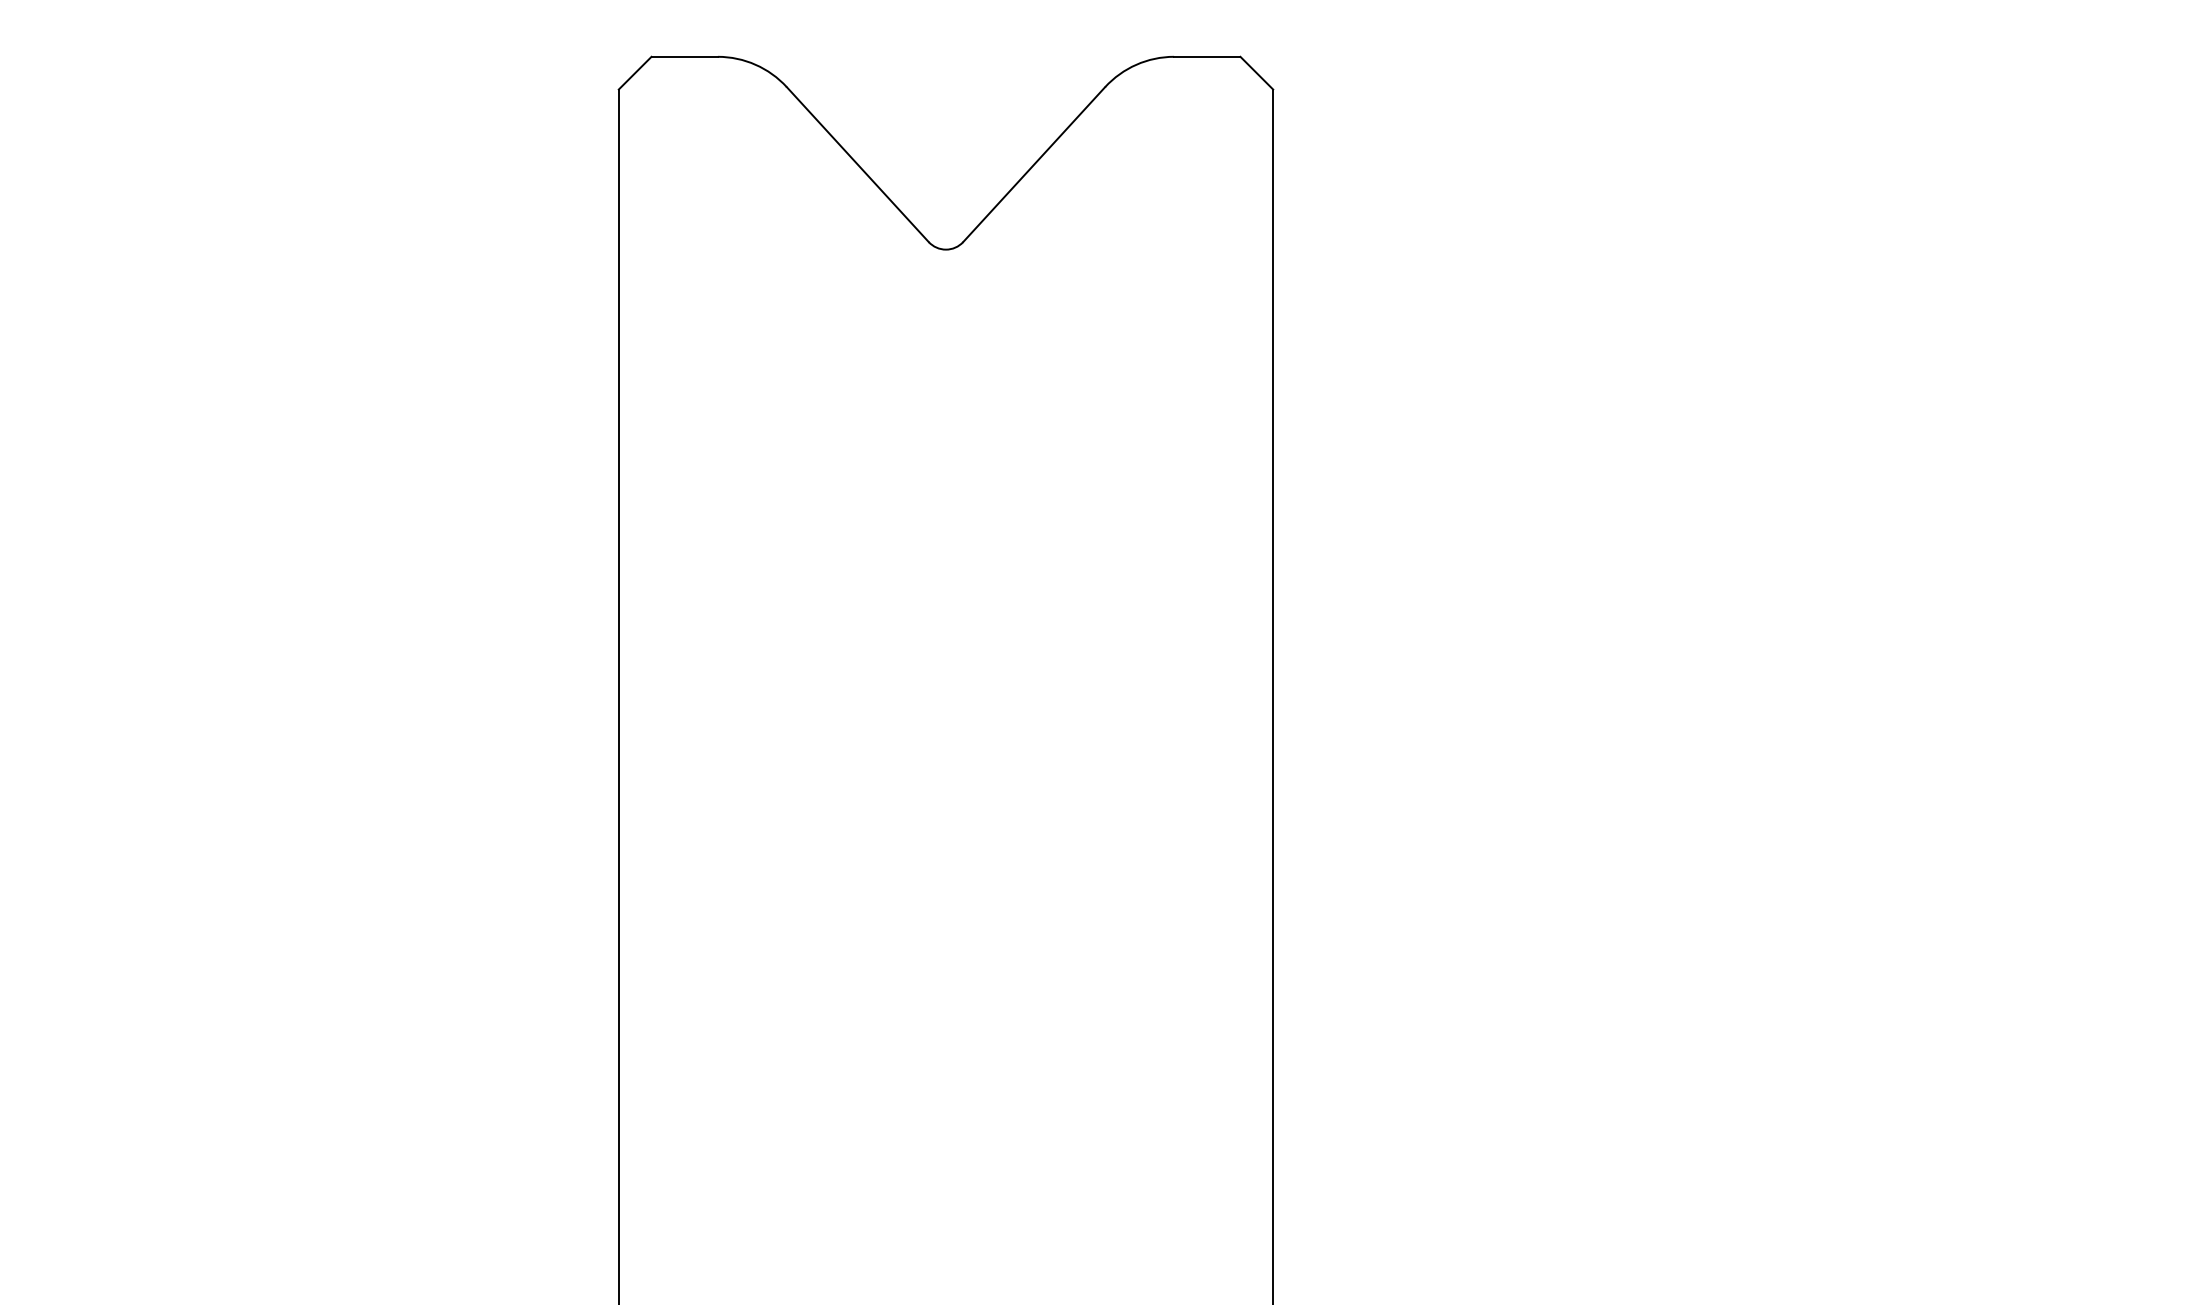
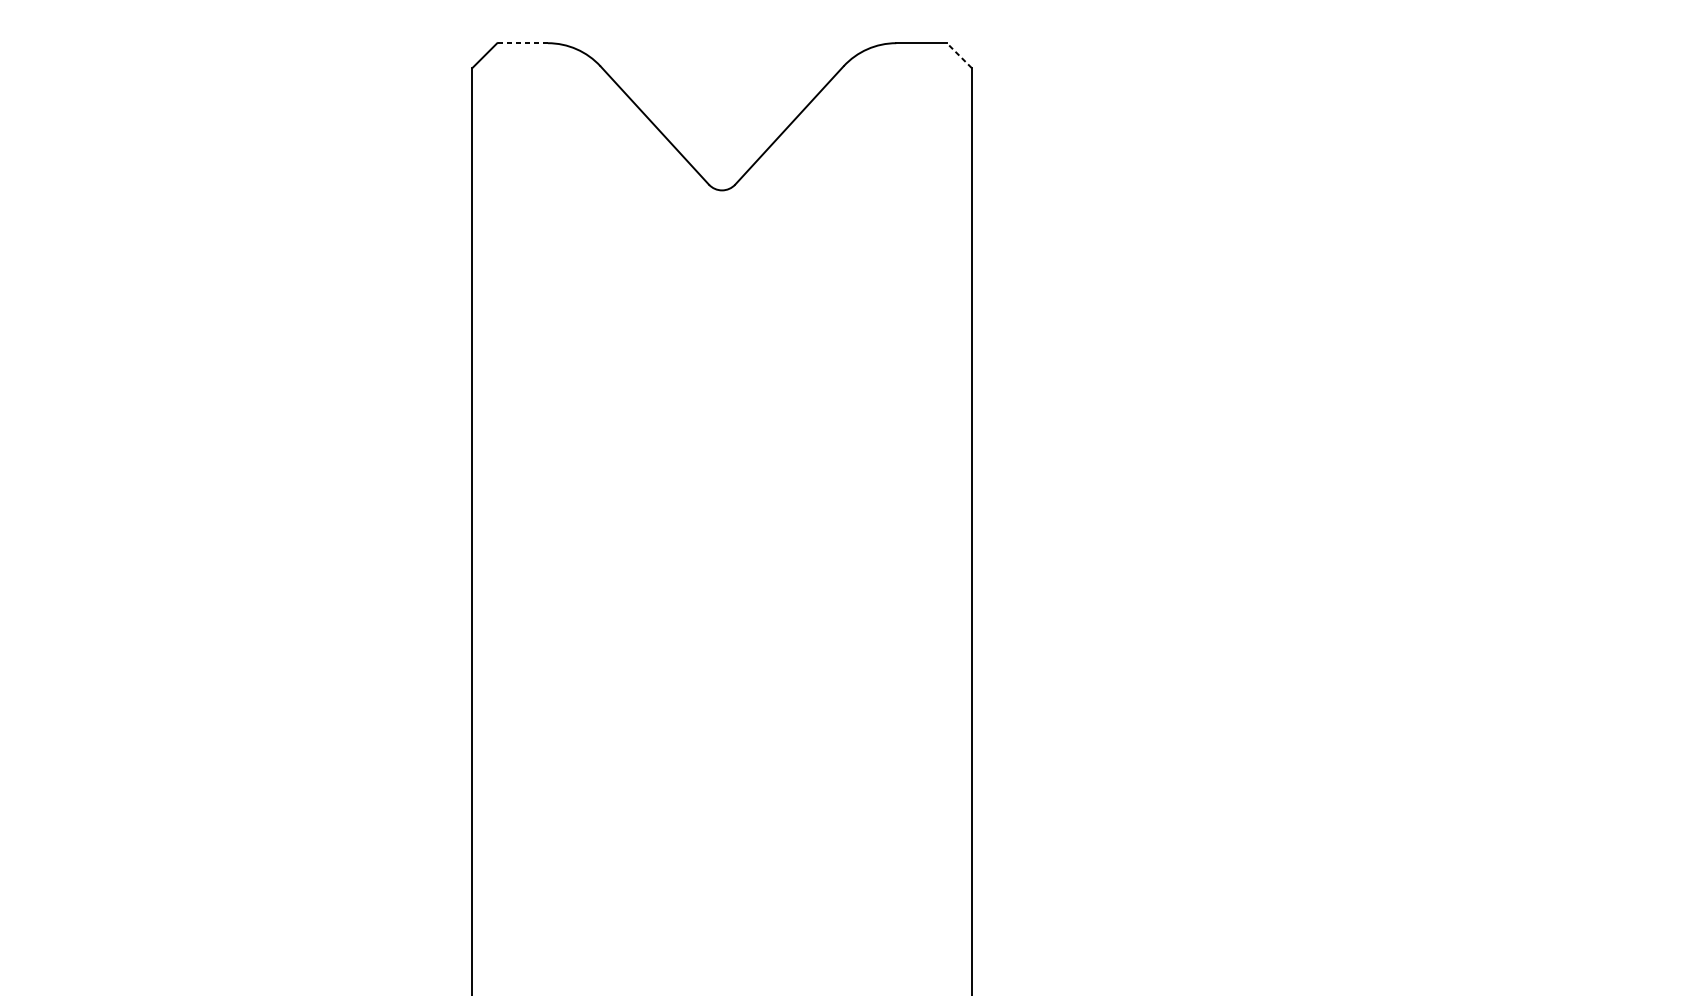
line: (684, 56) -> (522, 42), solid -> dashed
line: (1256, 72) -> (959, 55), solid -> dashed

